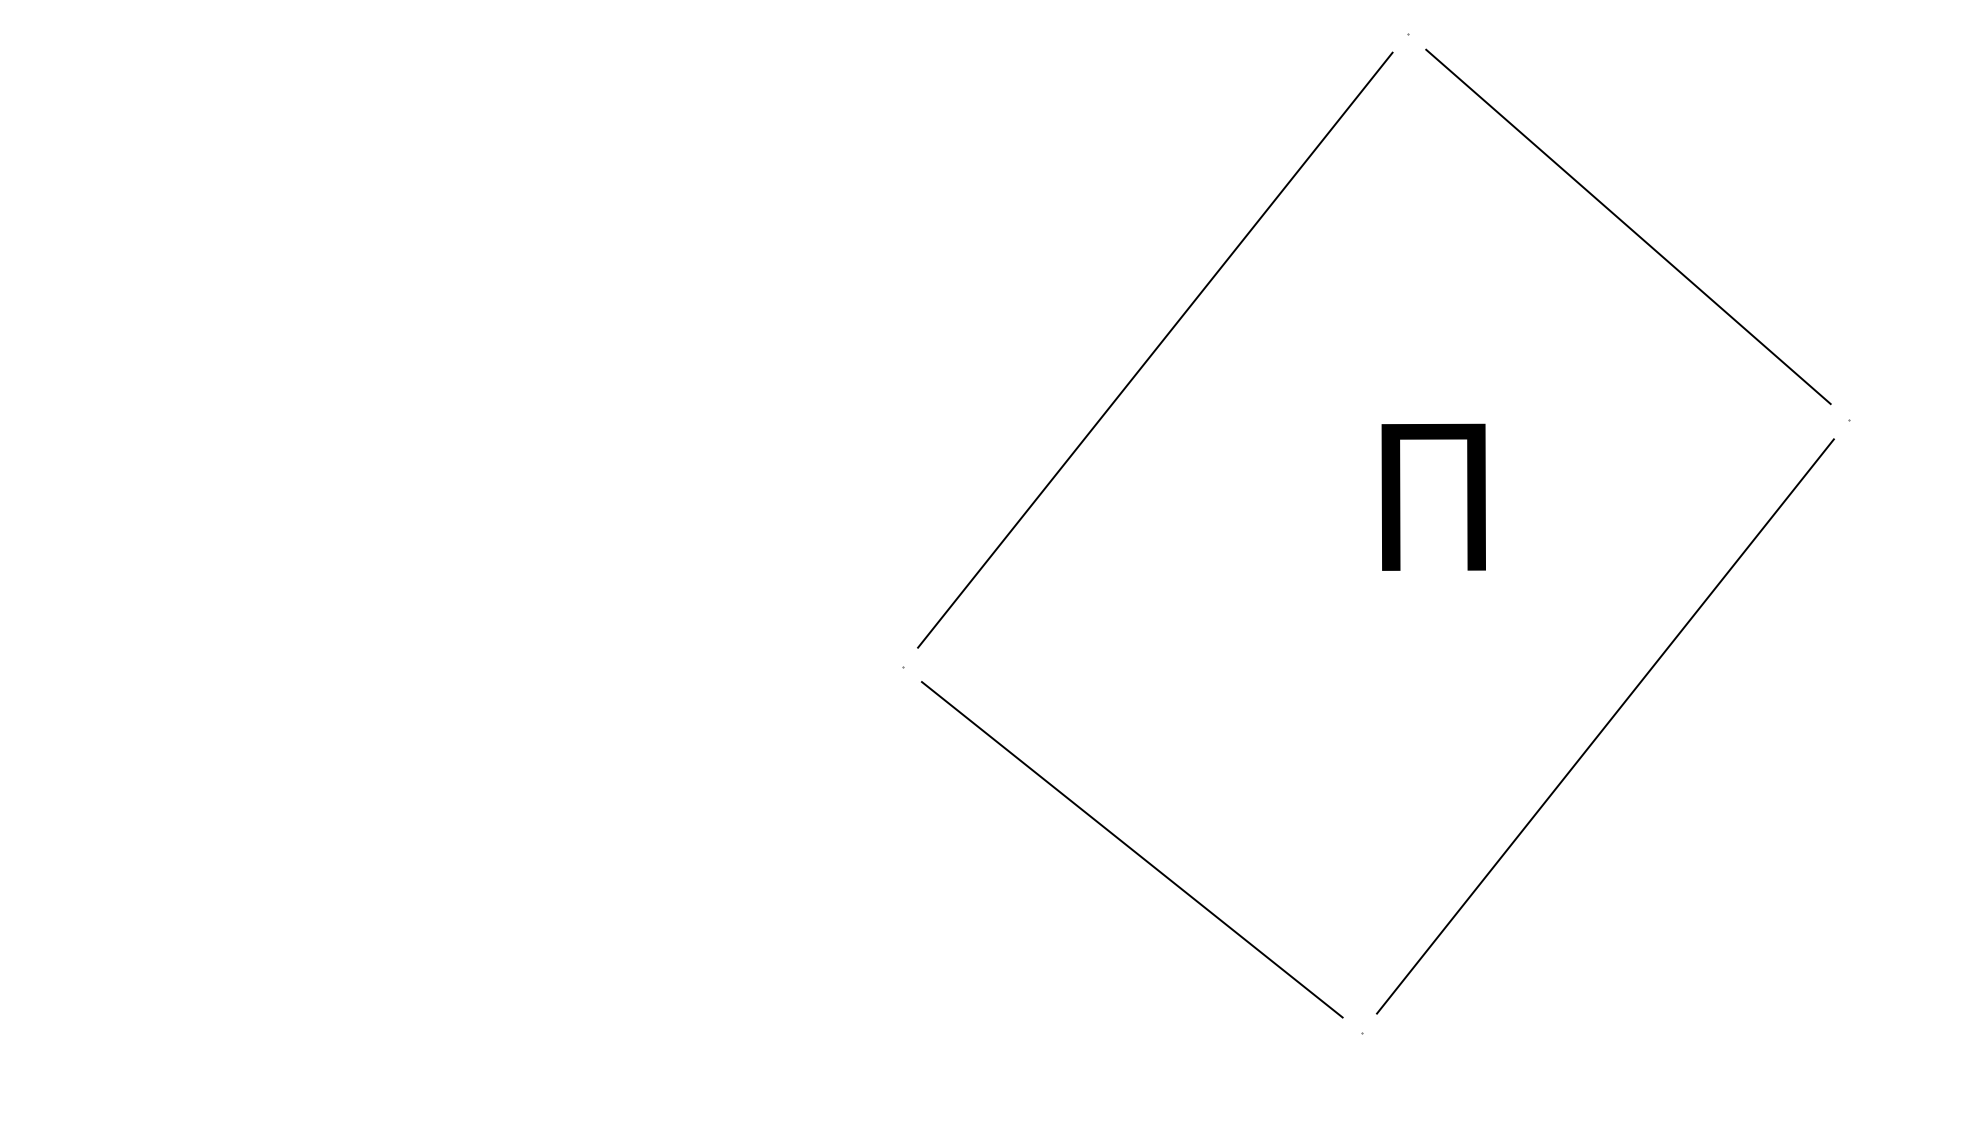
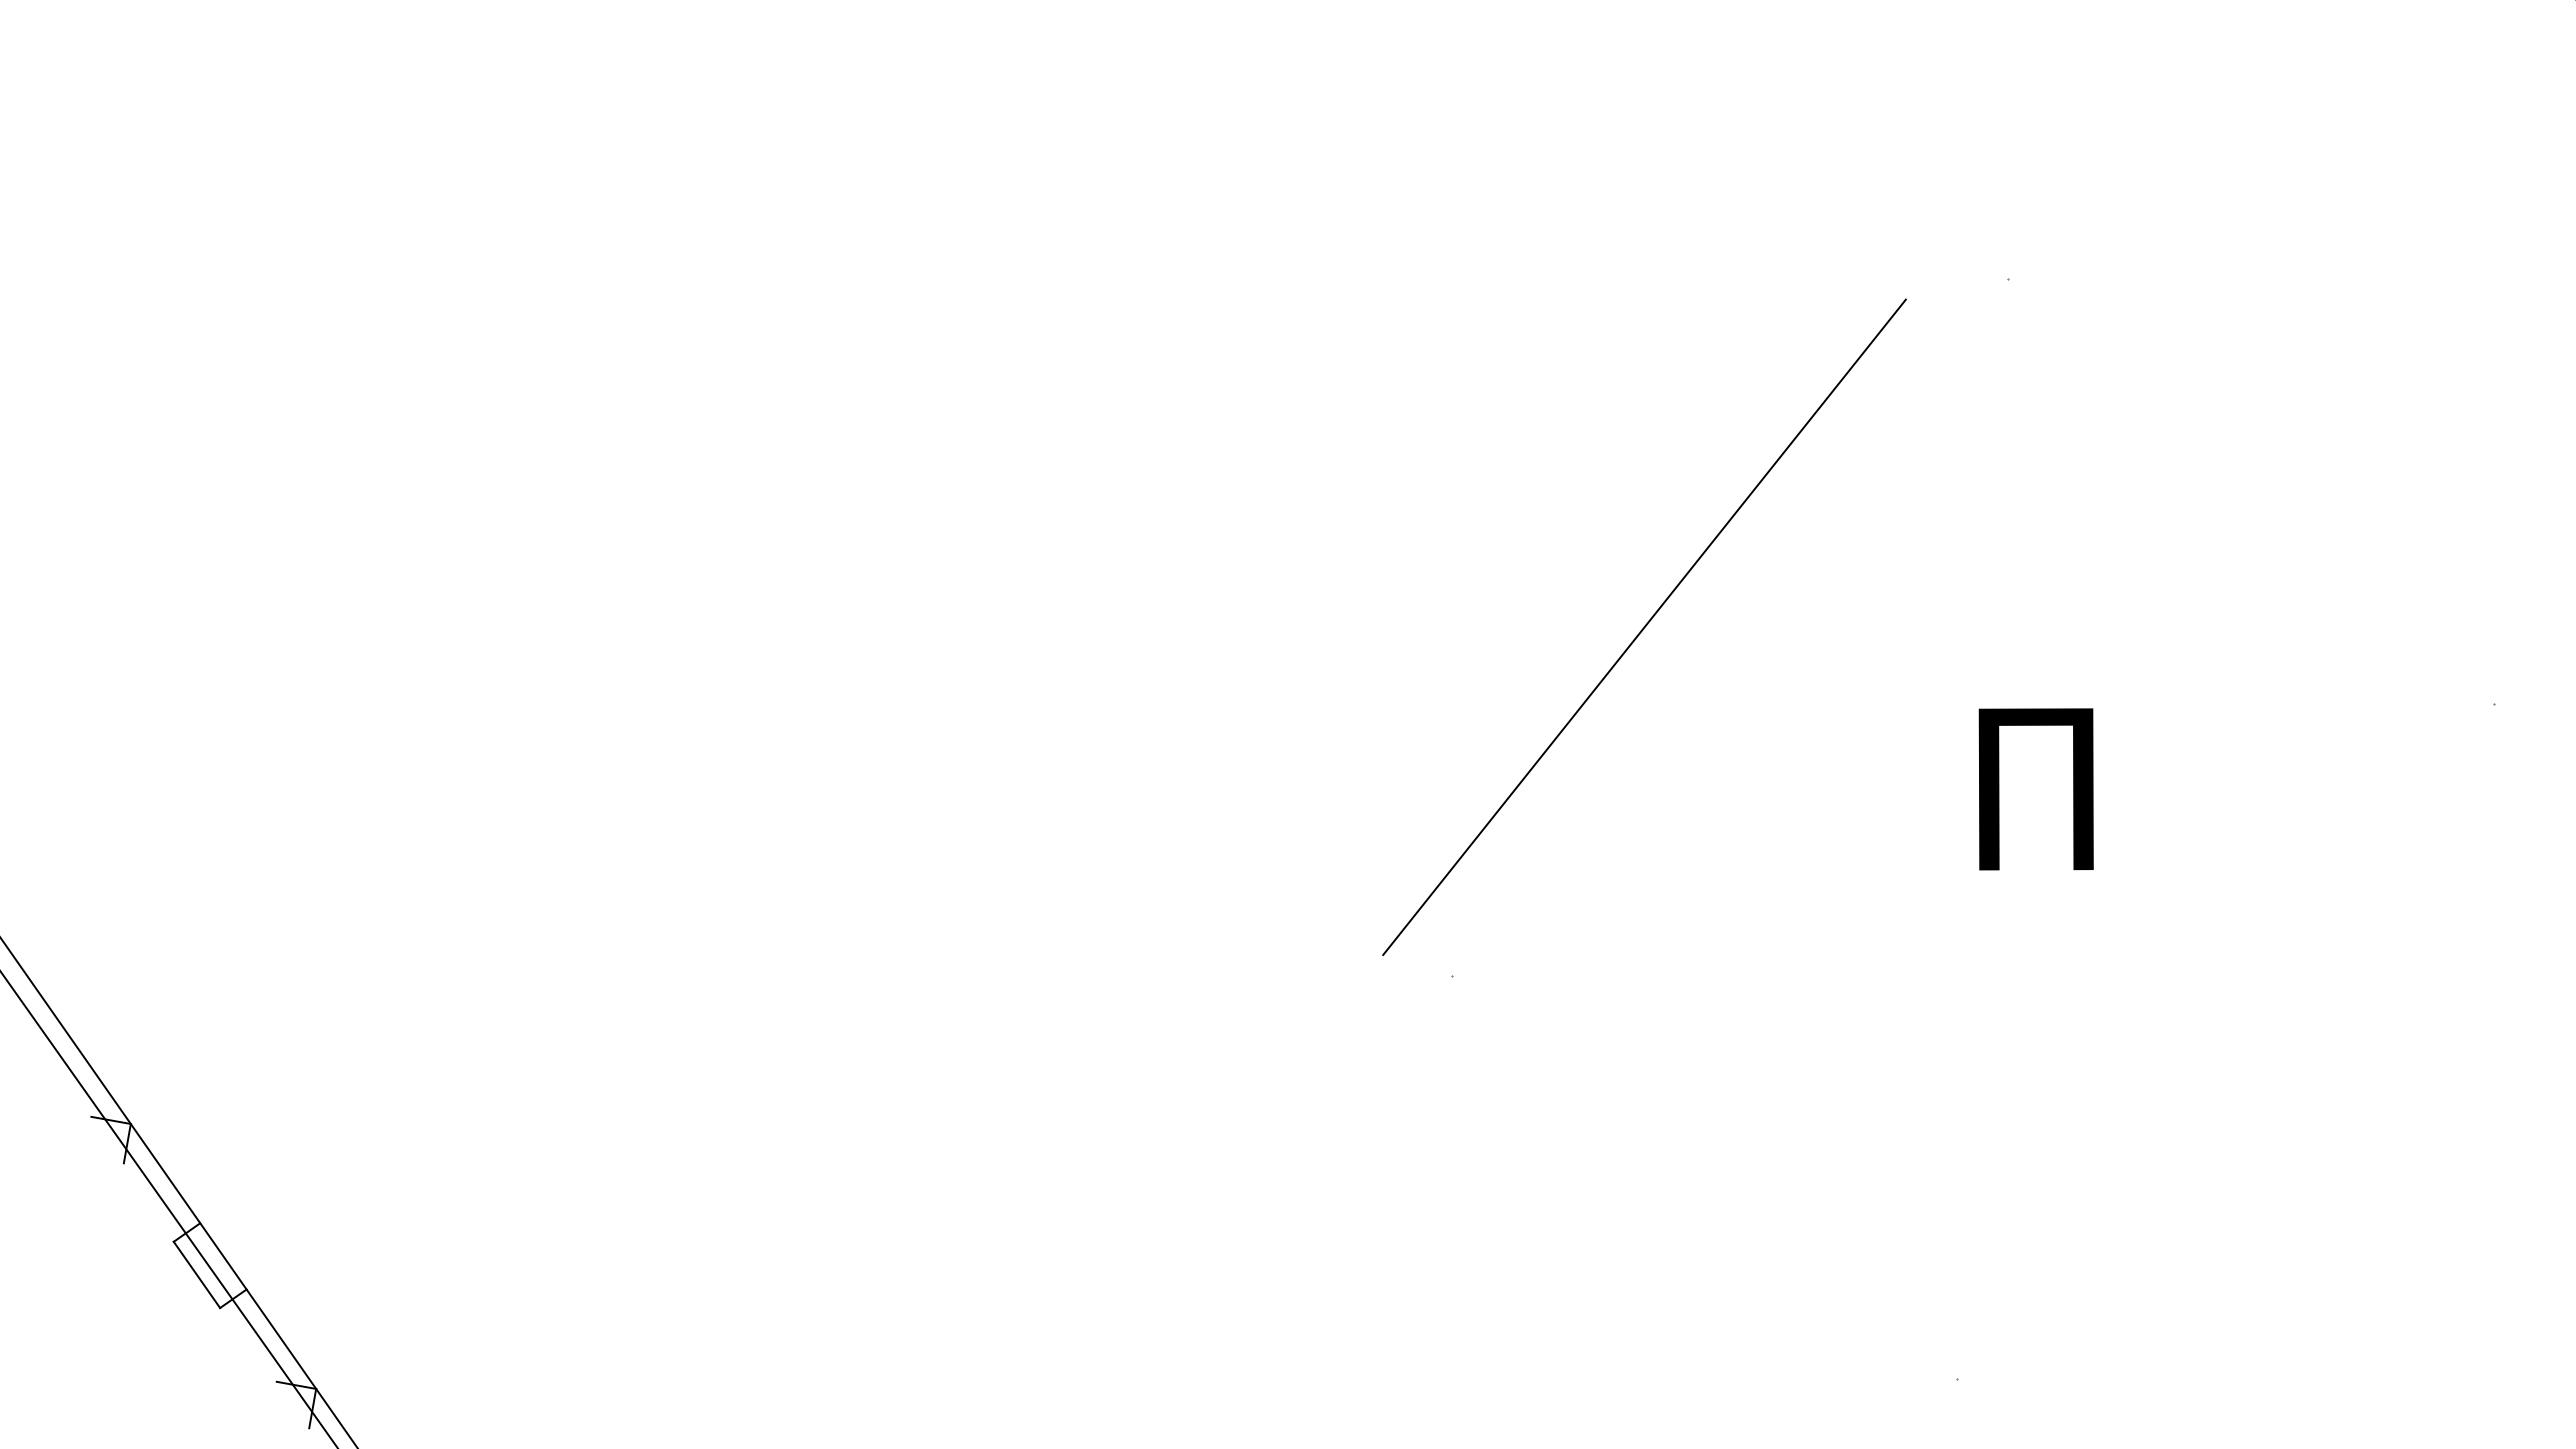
line: (1628, 226) -> (2250, 491), removed
line: (1155, 349) -> (1644, 626), moved
line: (1604, 726) -> (2224, 1041), removed
line: (1131, 849) -> (1703, 1177), removed

